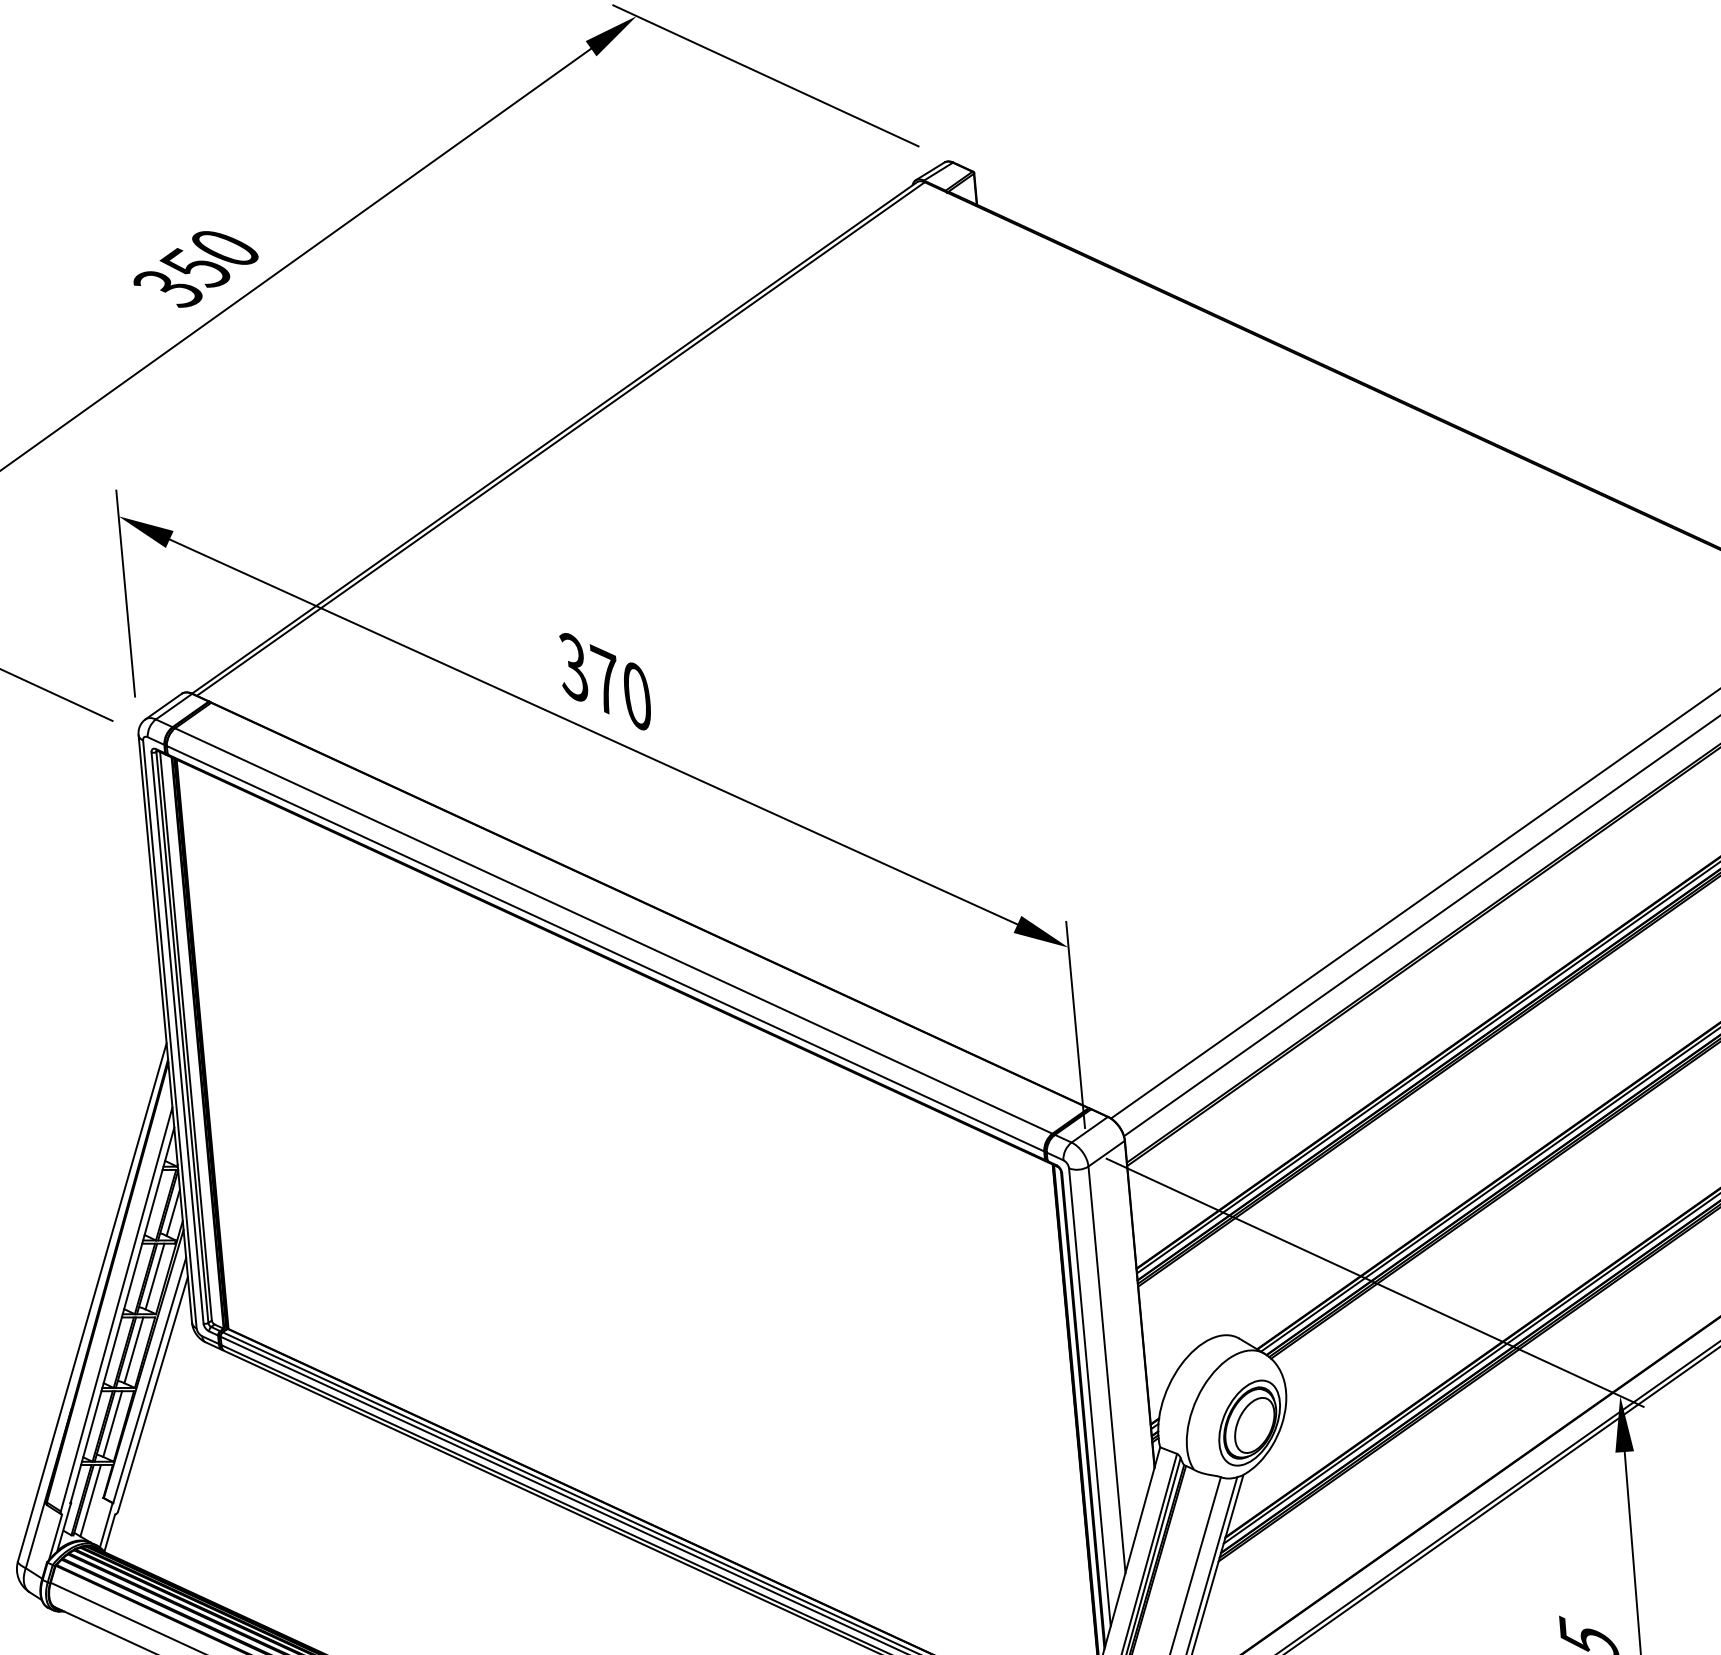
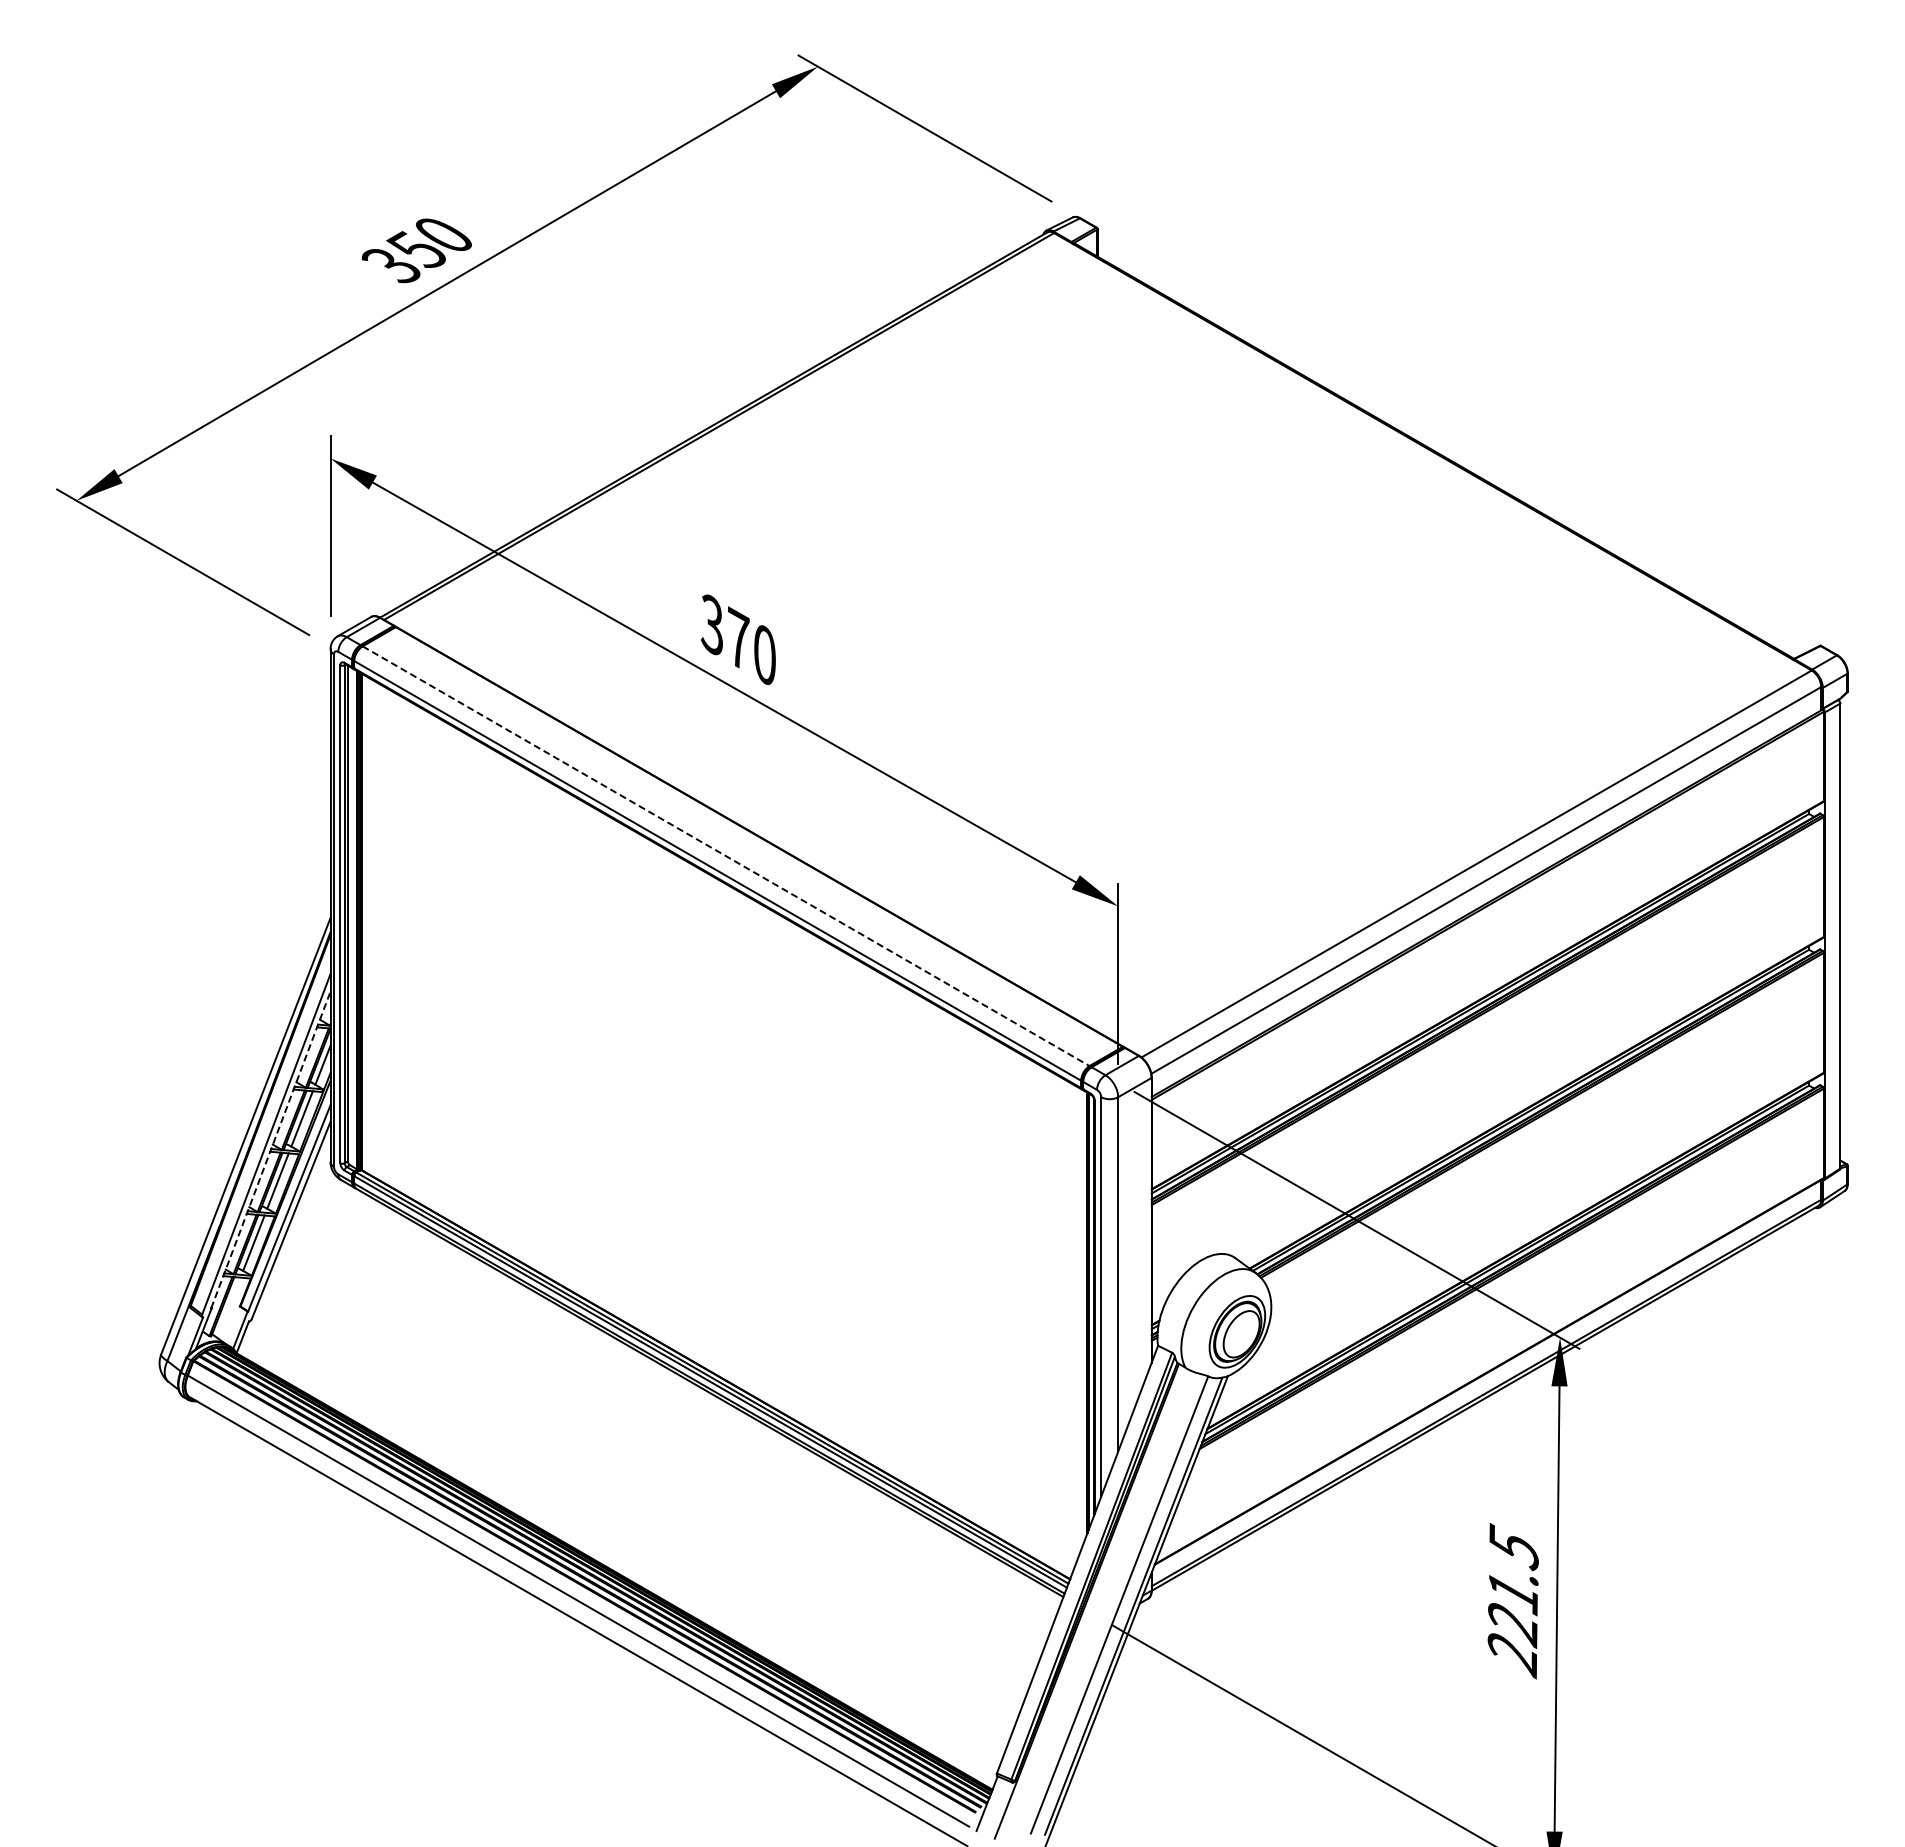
line: (614, 931) -> (726, 856), solid -> dashed
line: (123, 1314) -> (271, 1149), solid -> dashed
line: (90, 1500) -> (228, 1307), removed

